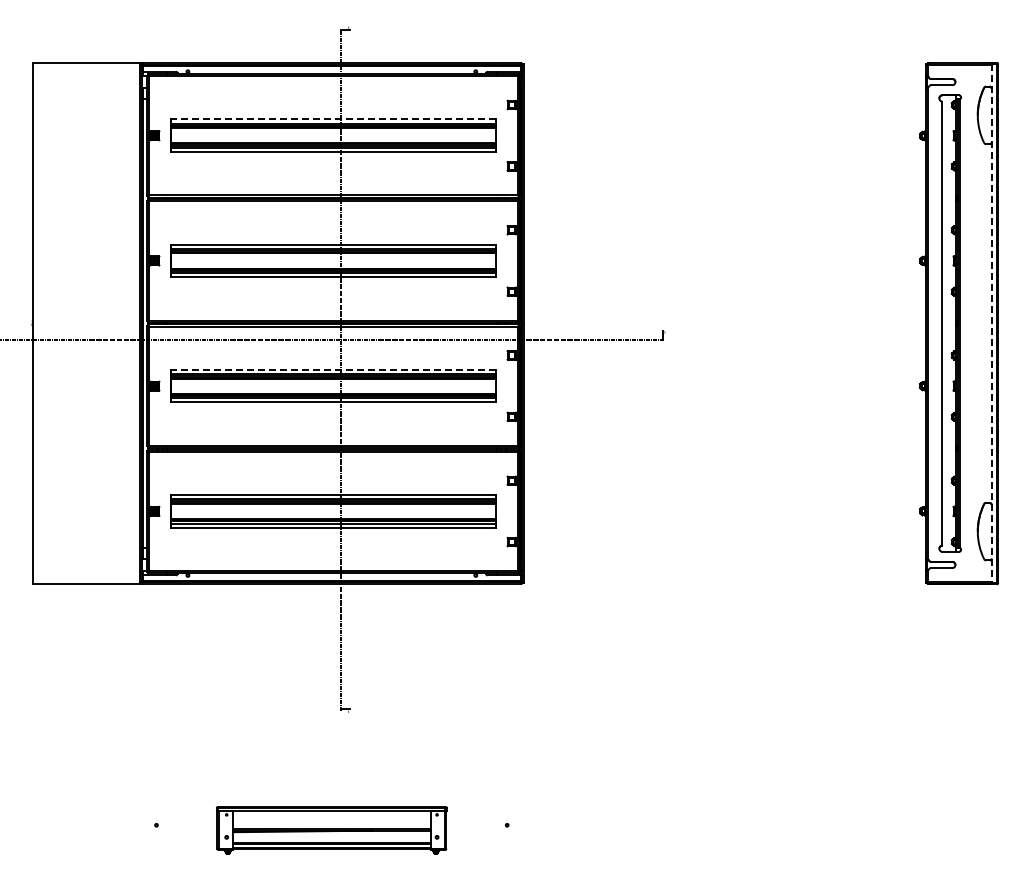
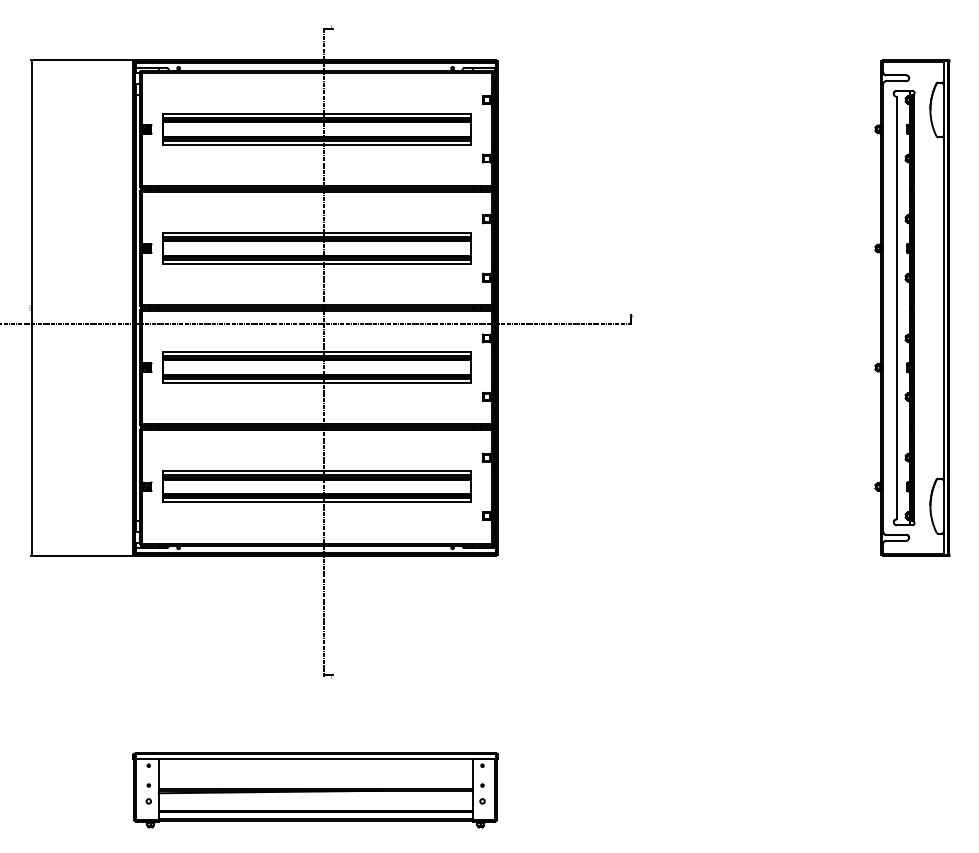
line: (332, 119) -> (316, 113), dashed -> solid
line: (991, 323) -> (943, 308), dashed -> solid
line: (332, 369) -> (316, 351), dashed -> solid
part: (331, 830) -> (315, 790), size x1.67

